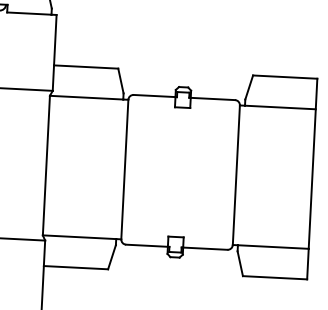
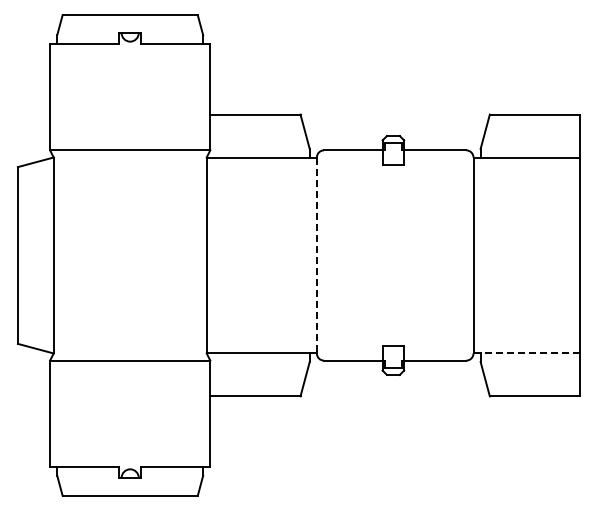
line: (124, 169) -> (316, 255), solid -> dashed
line: (273, 247) -> (530, 353), solid -> dashed

